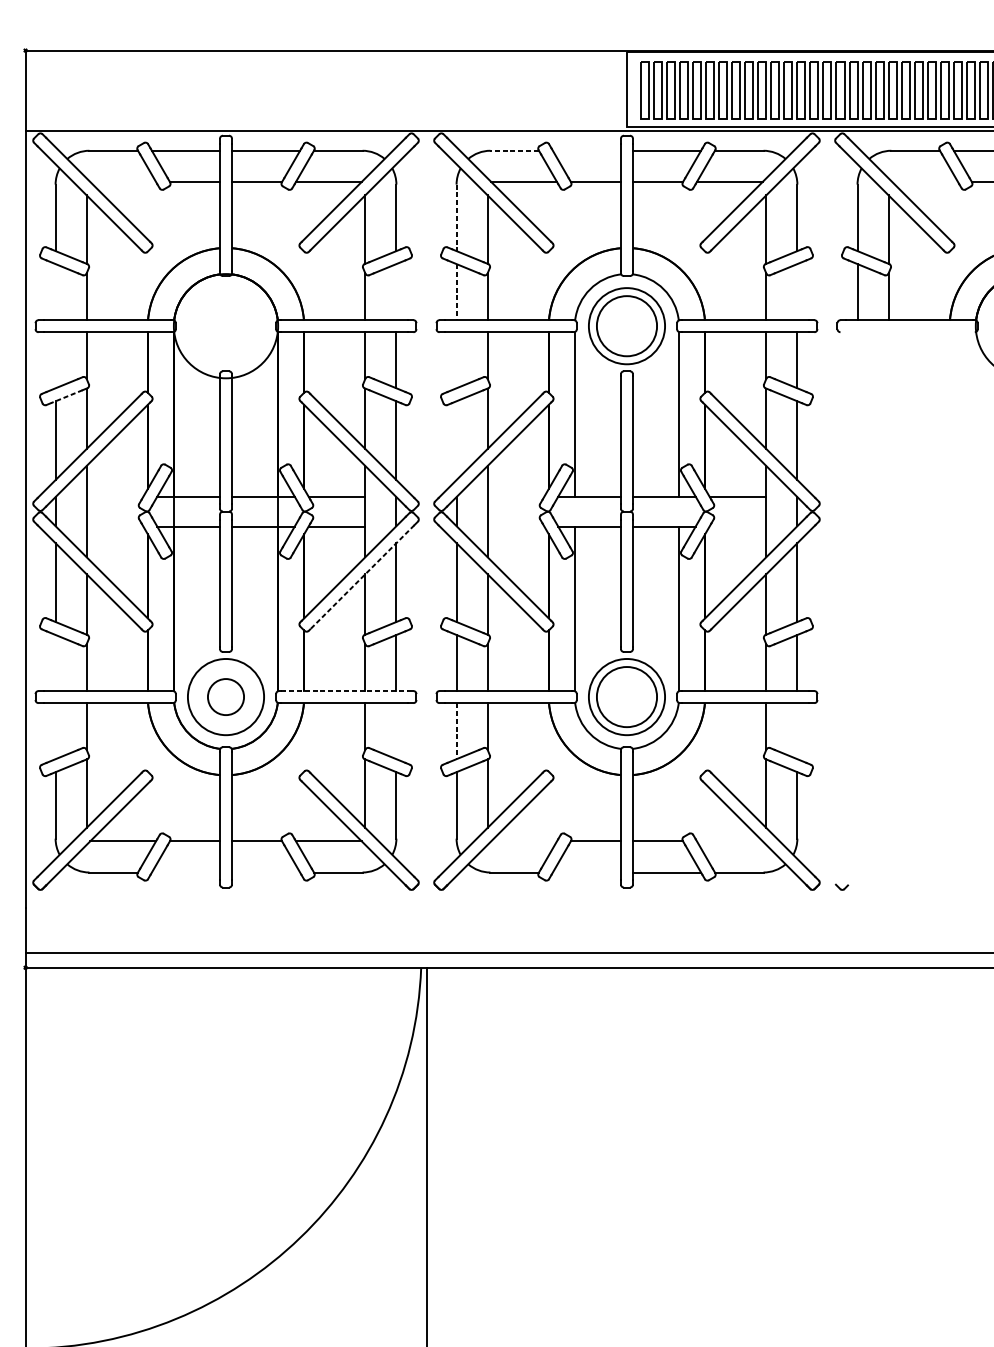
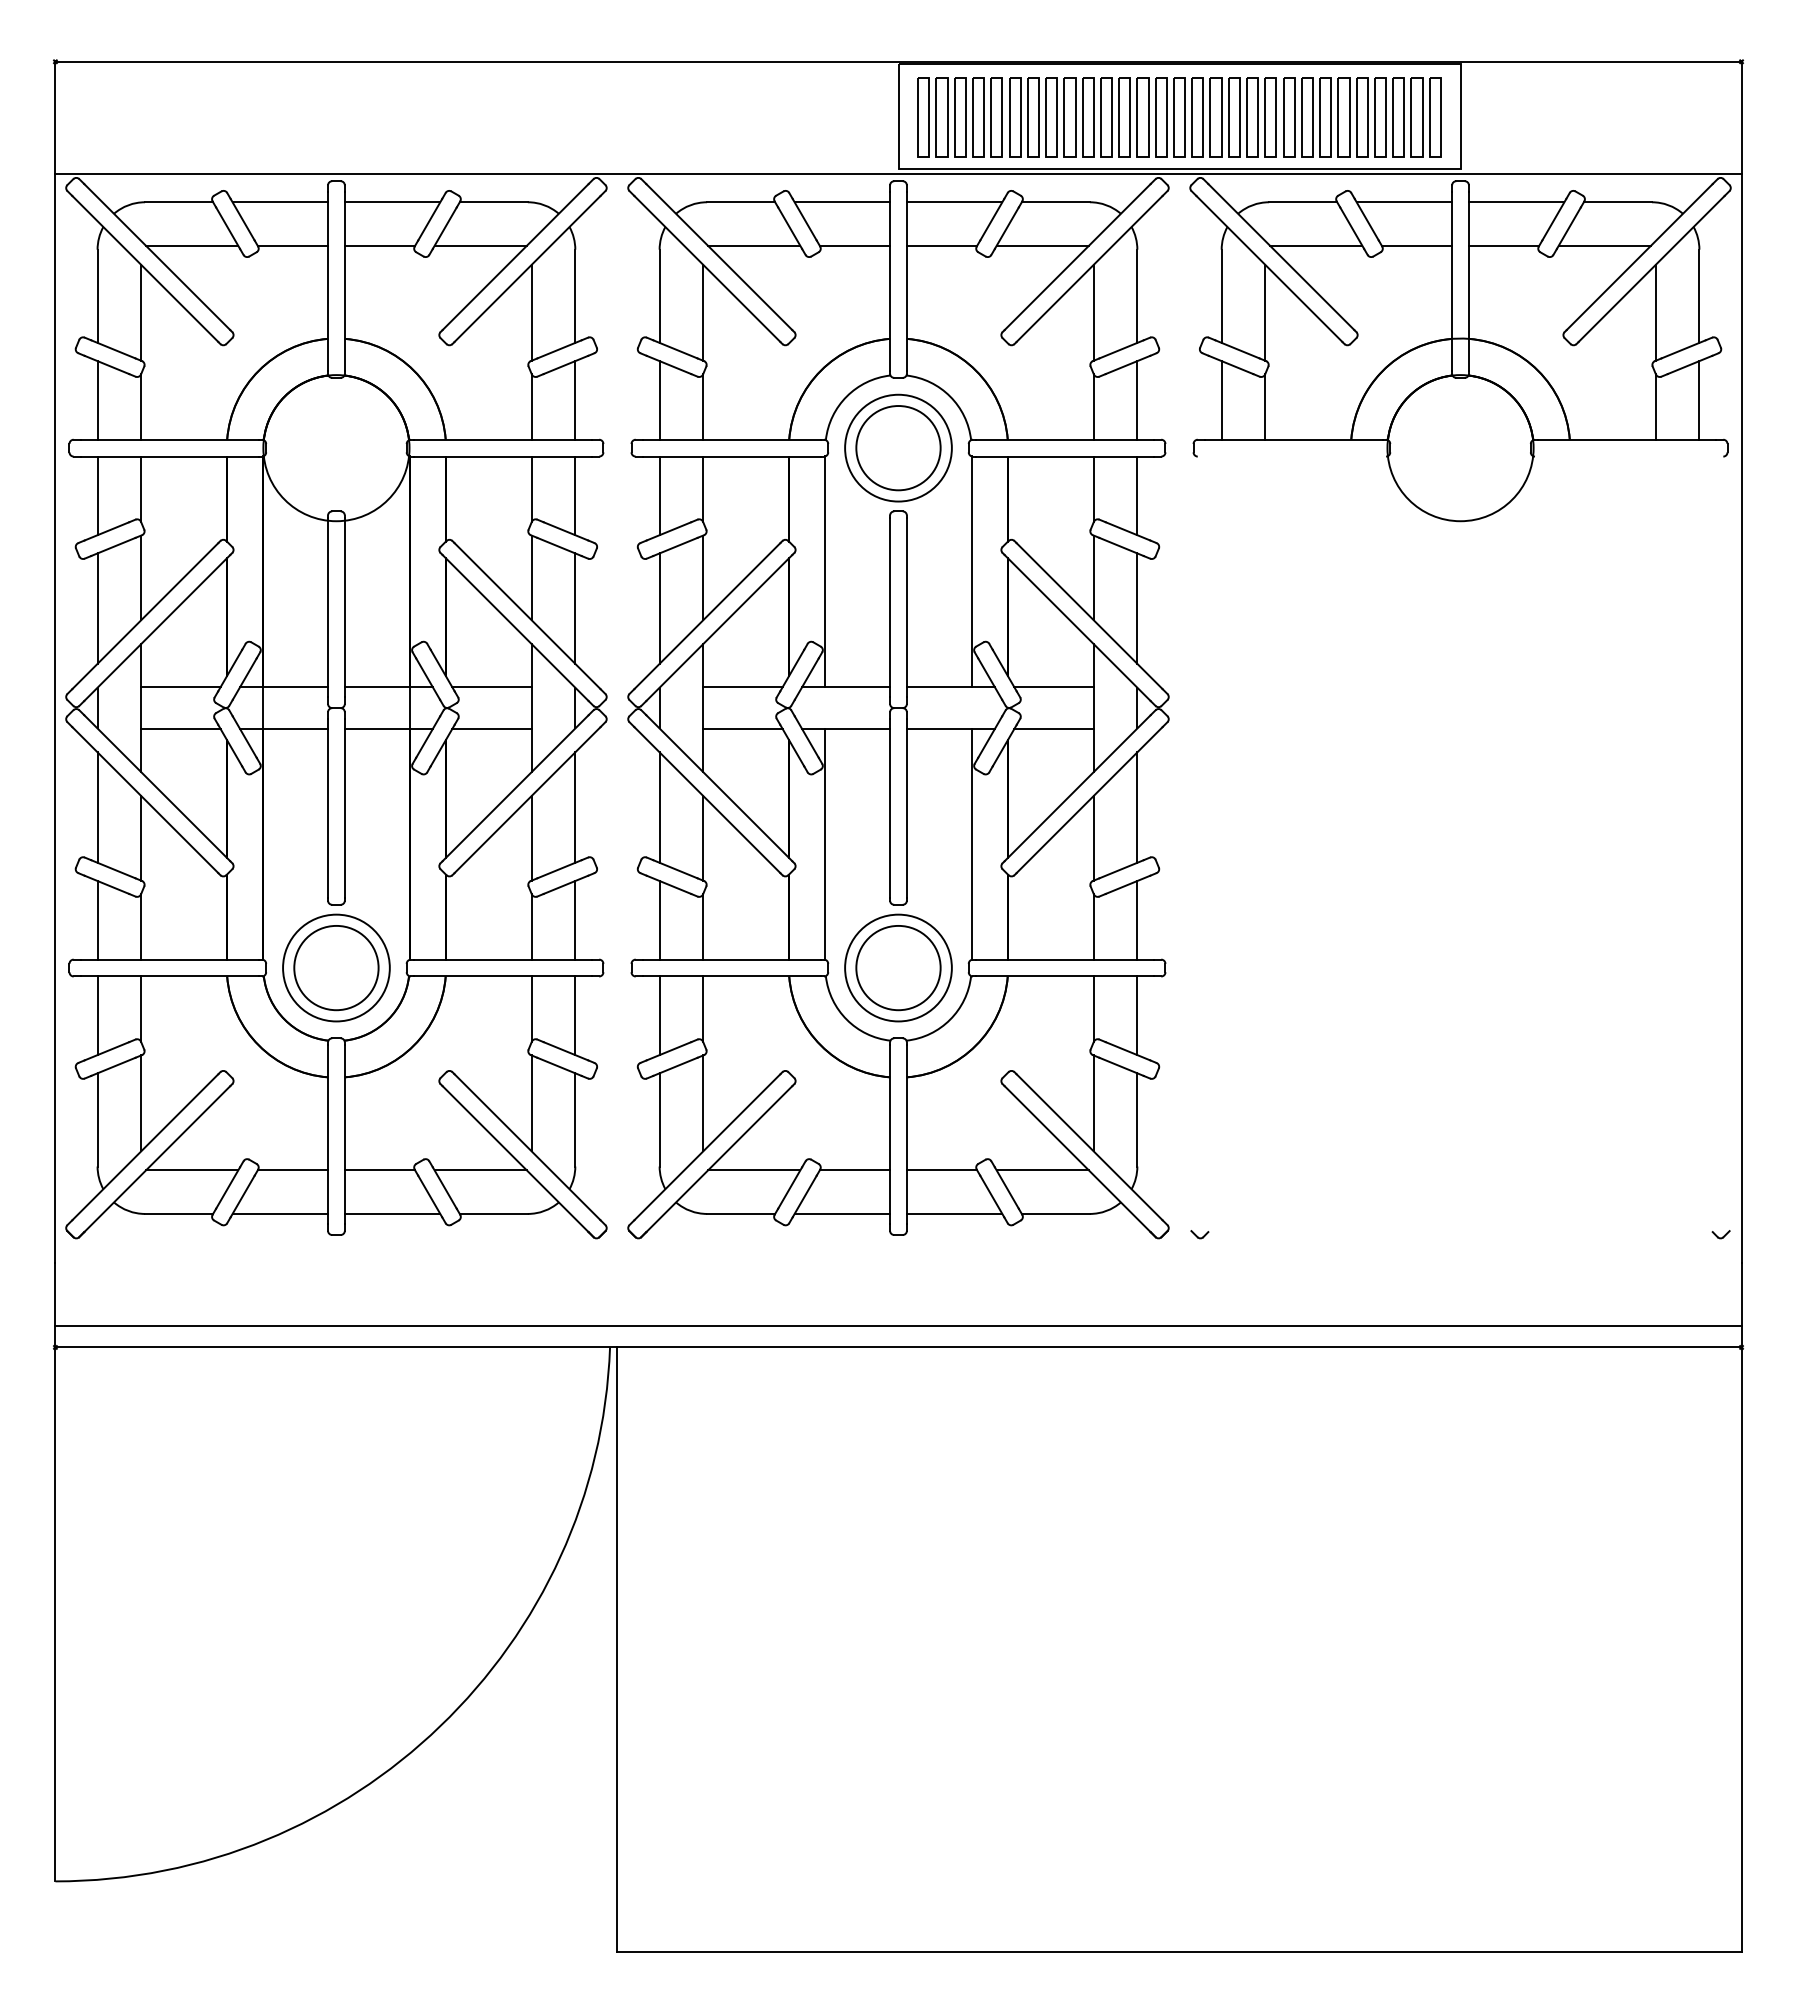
line: (514, 150) -> (740, 202), dashed -> solid
line: (587, 150) -> (842, 202), added
line: (123, 181) -> (192, 245), added
line: (925, 181) -> (1316, 245), added
line: (456, 218) -> (659, 296), dashed -> solid
line: (55, 292) -> (97, 400), added
line: (396, 292) -> (575, 400), added
line: (456, 292) -> (659, 400), dashed -> solid
line: (797, 292) -> (1137, 400), added
line: (55, 359) -> (97, 495), added
line: (456, 359) -> (659, 495), added
line: (66, 396) -> (113, 546), dashed -> solid
line: (456, 440) -> (659, 608), added
line: (114, 496) -> (180, 687), added
line: (515, 496) -> (742, 687), added
line: (114, 526) -> (180, 729), added
line: (515, 526) -> (742, 729), added
line: (737, 526) -> (1053, 729), added
line: (362, 577) -> (527, 800), dashed -> solid
line: (55, 663) -> (97, 920), added
line: (345, 690) -> (503, 959), dashed -> solid
circle: (226, 696) -> (336, 967), size x1.67
line: (55, 730) -> (97, 1015), added
line: (396, 730) -> (575, 1015), added
line: (797, 730) -> (1137, 1015), added
line: (456, 731) -> (659, 1016), dashed -> solid
line: (524, 841) -> (754, 1170), added
line: (729, 841) -> (1042, 1170), added
line: (186, 872) -> (280, 1213), added
line: (266, 872) -> (392, 1213), added
line: (587, 872) -> (842, 1213), added

